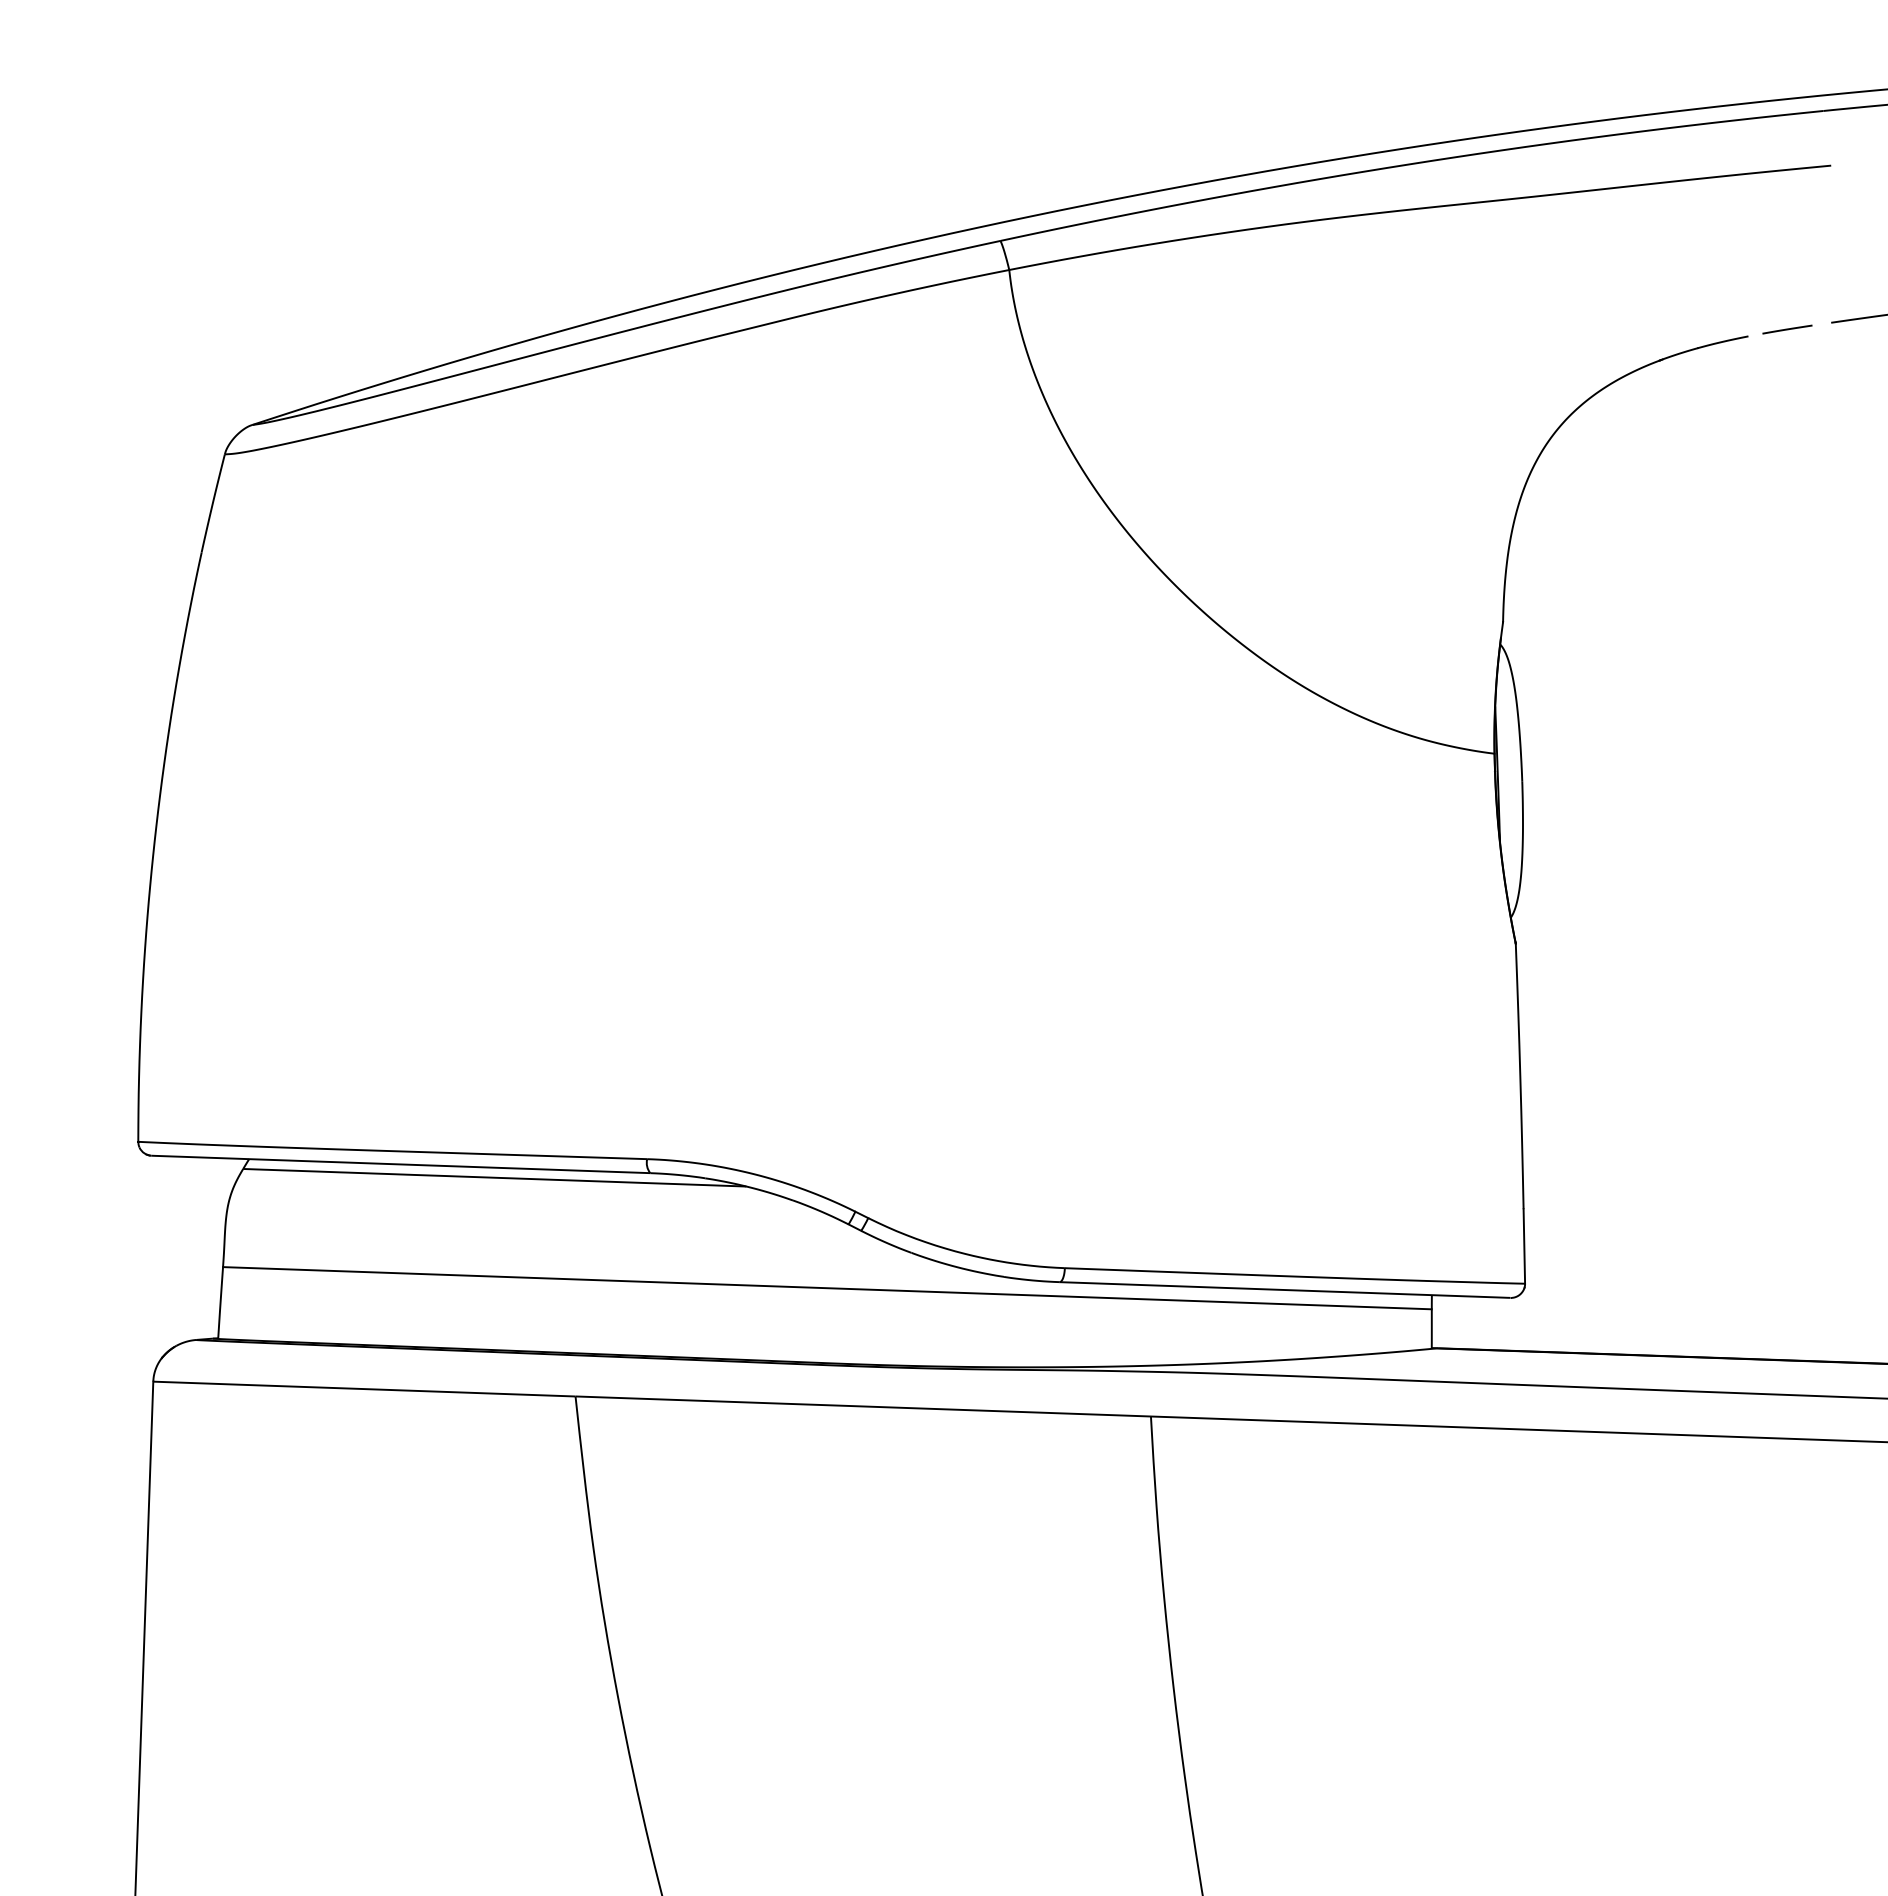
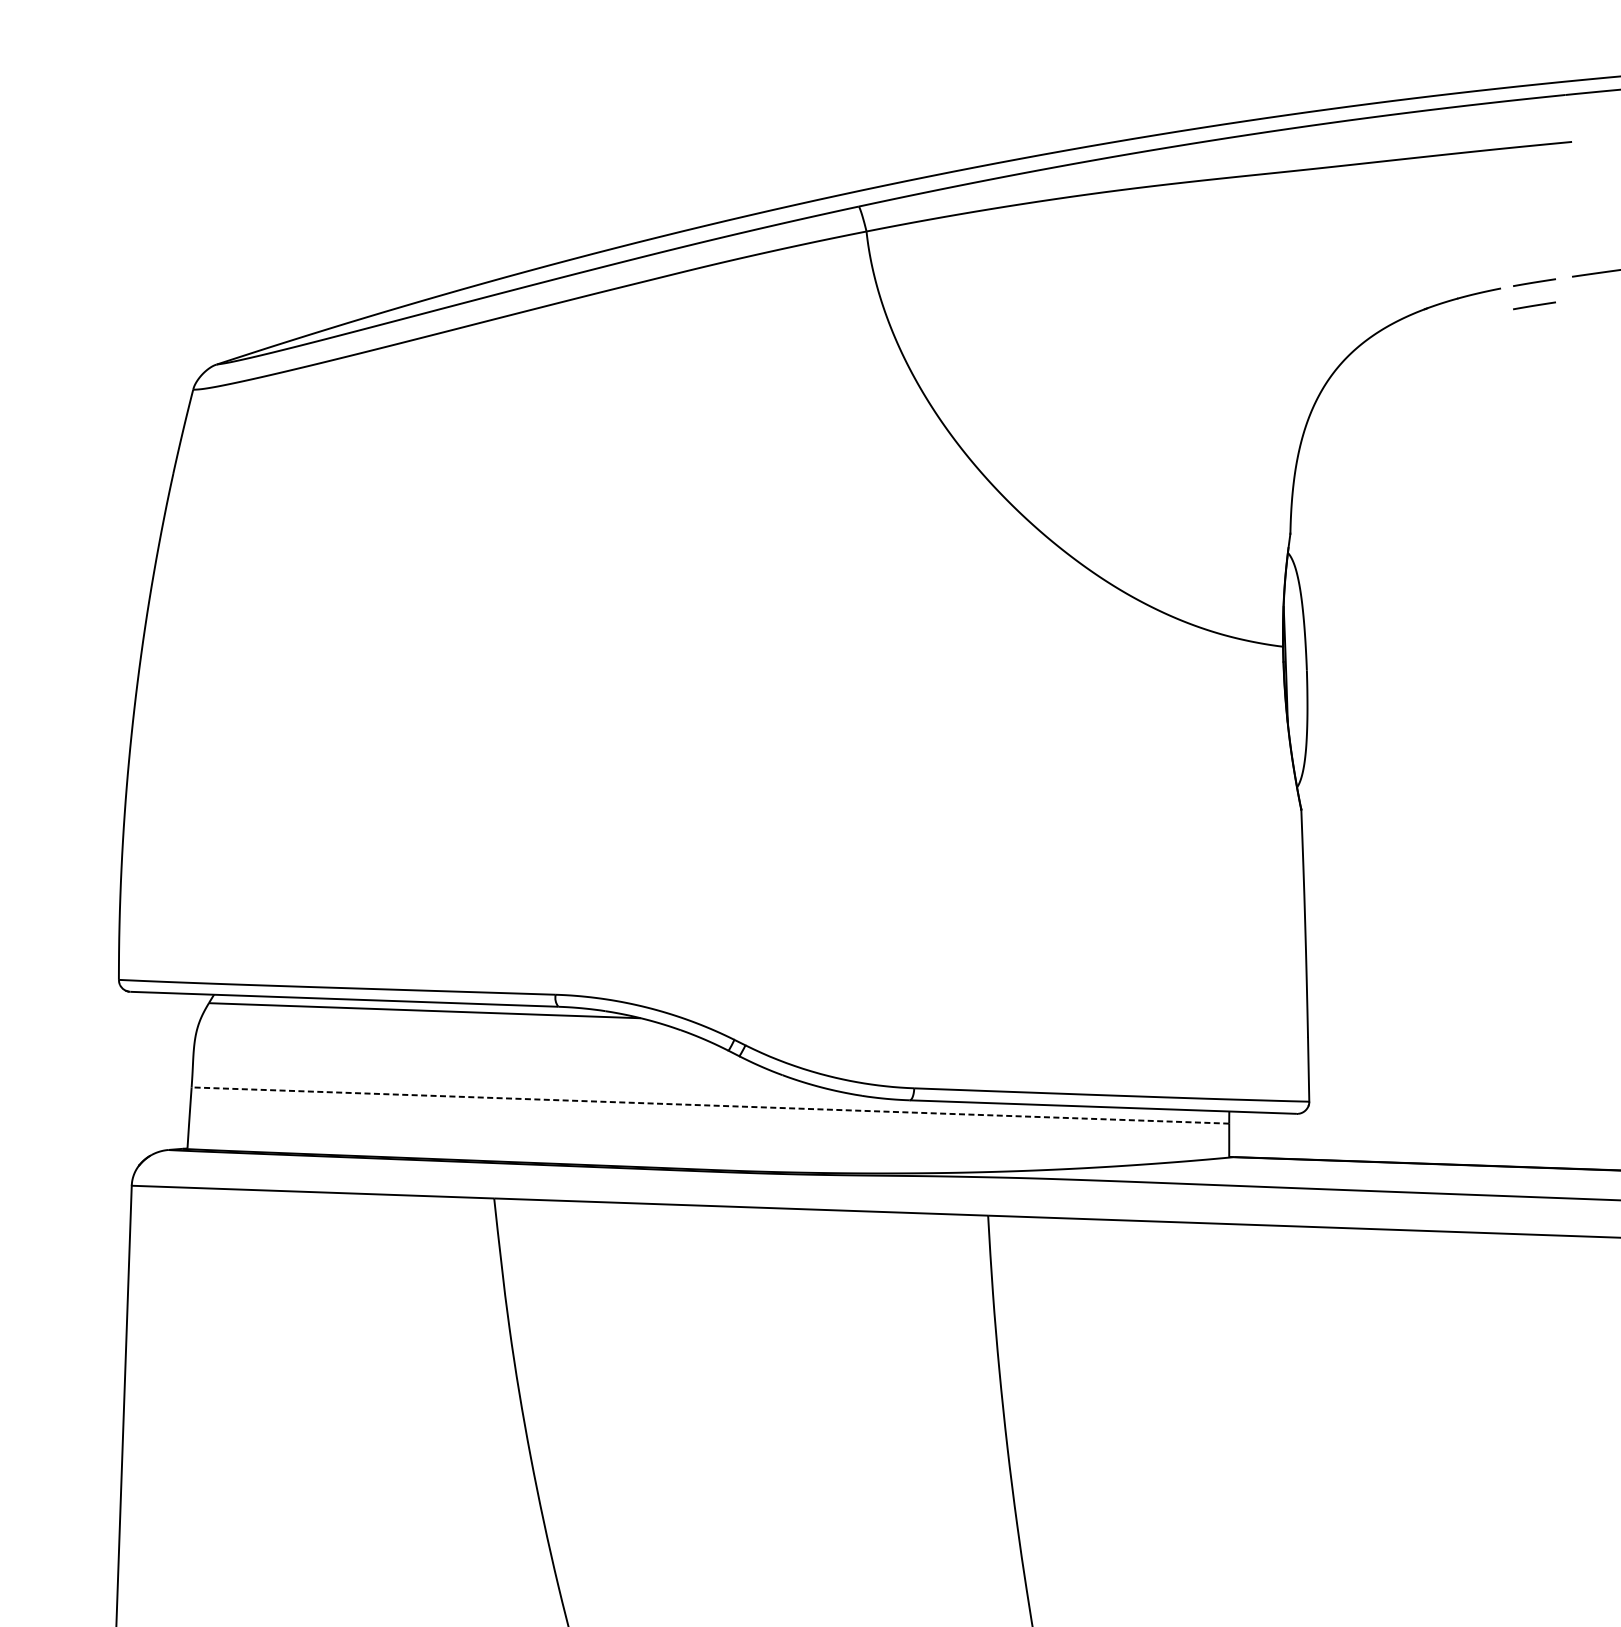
line: (1787, 356) -> (1534, 305), added
line: (827, 1288) -> (710, 1105), solid -> dashed

